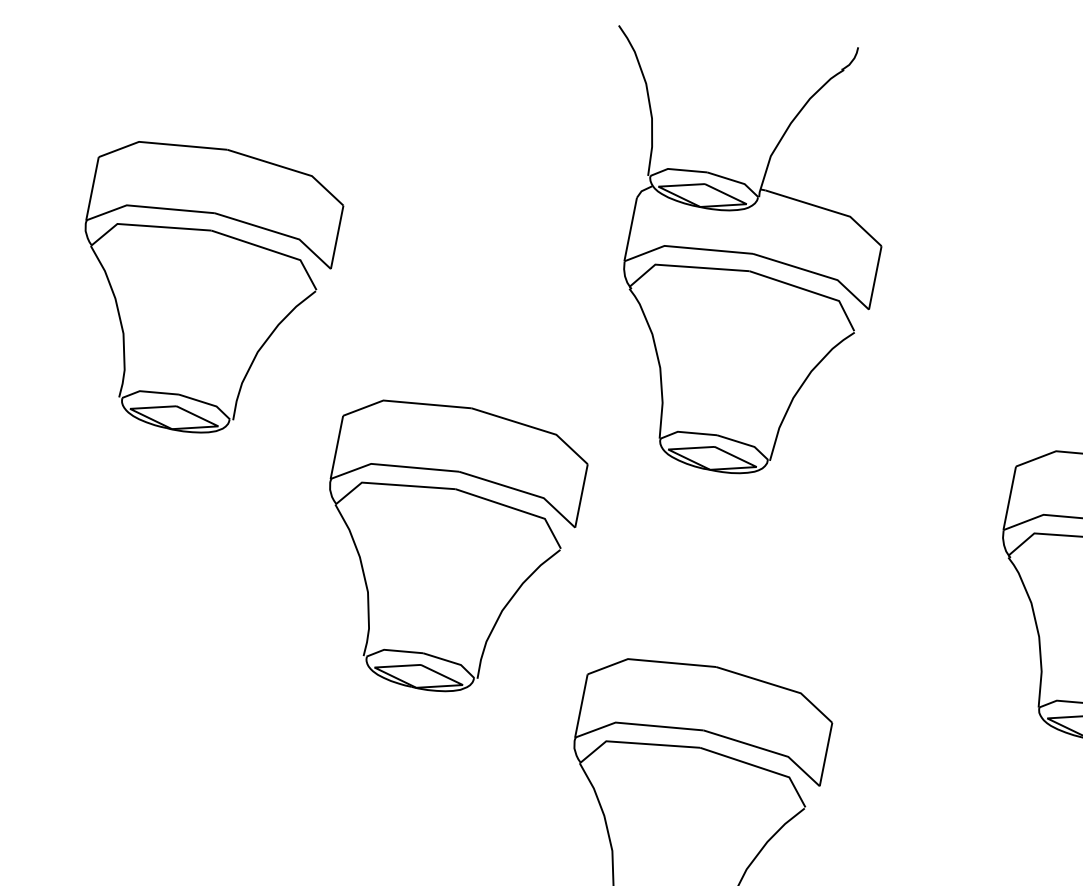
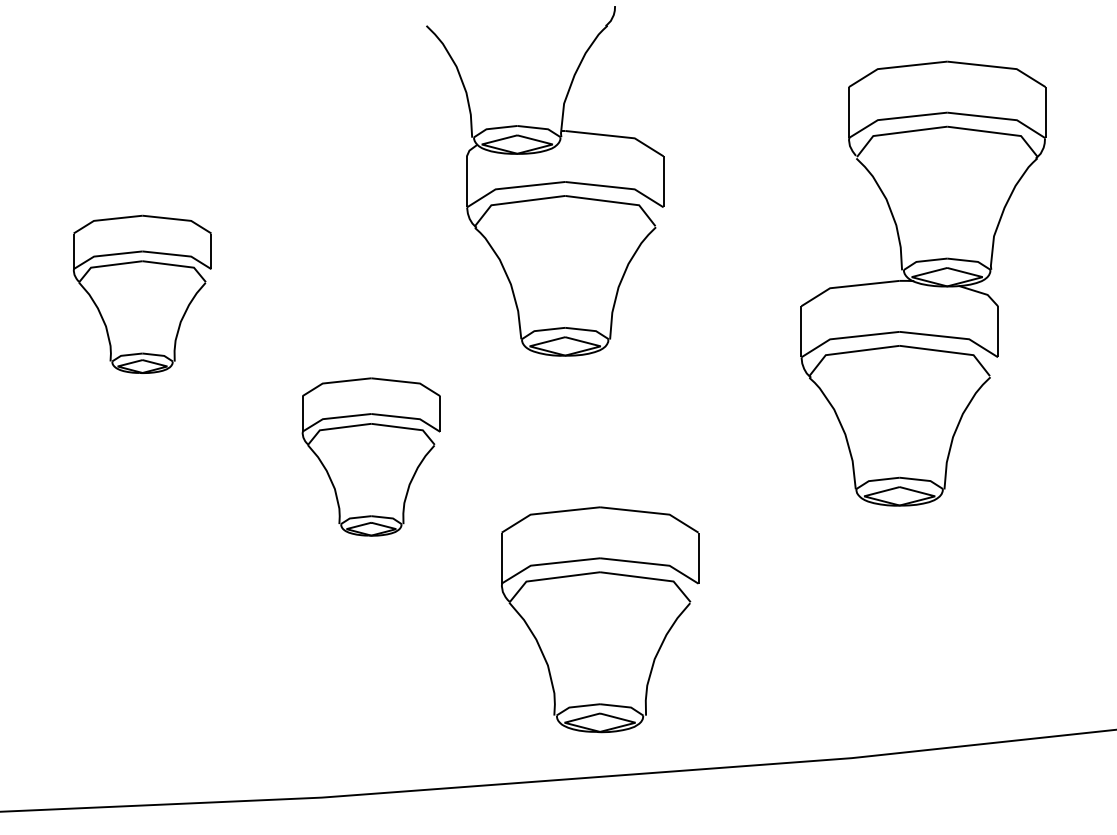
part: (199, 289) -> (142, 294), size x0.7
part: (444, 547) -> (371, 456), size x0.7

